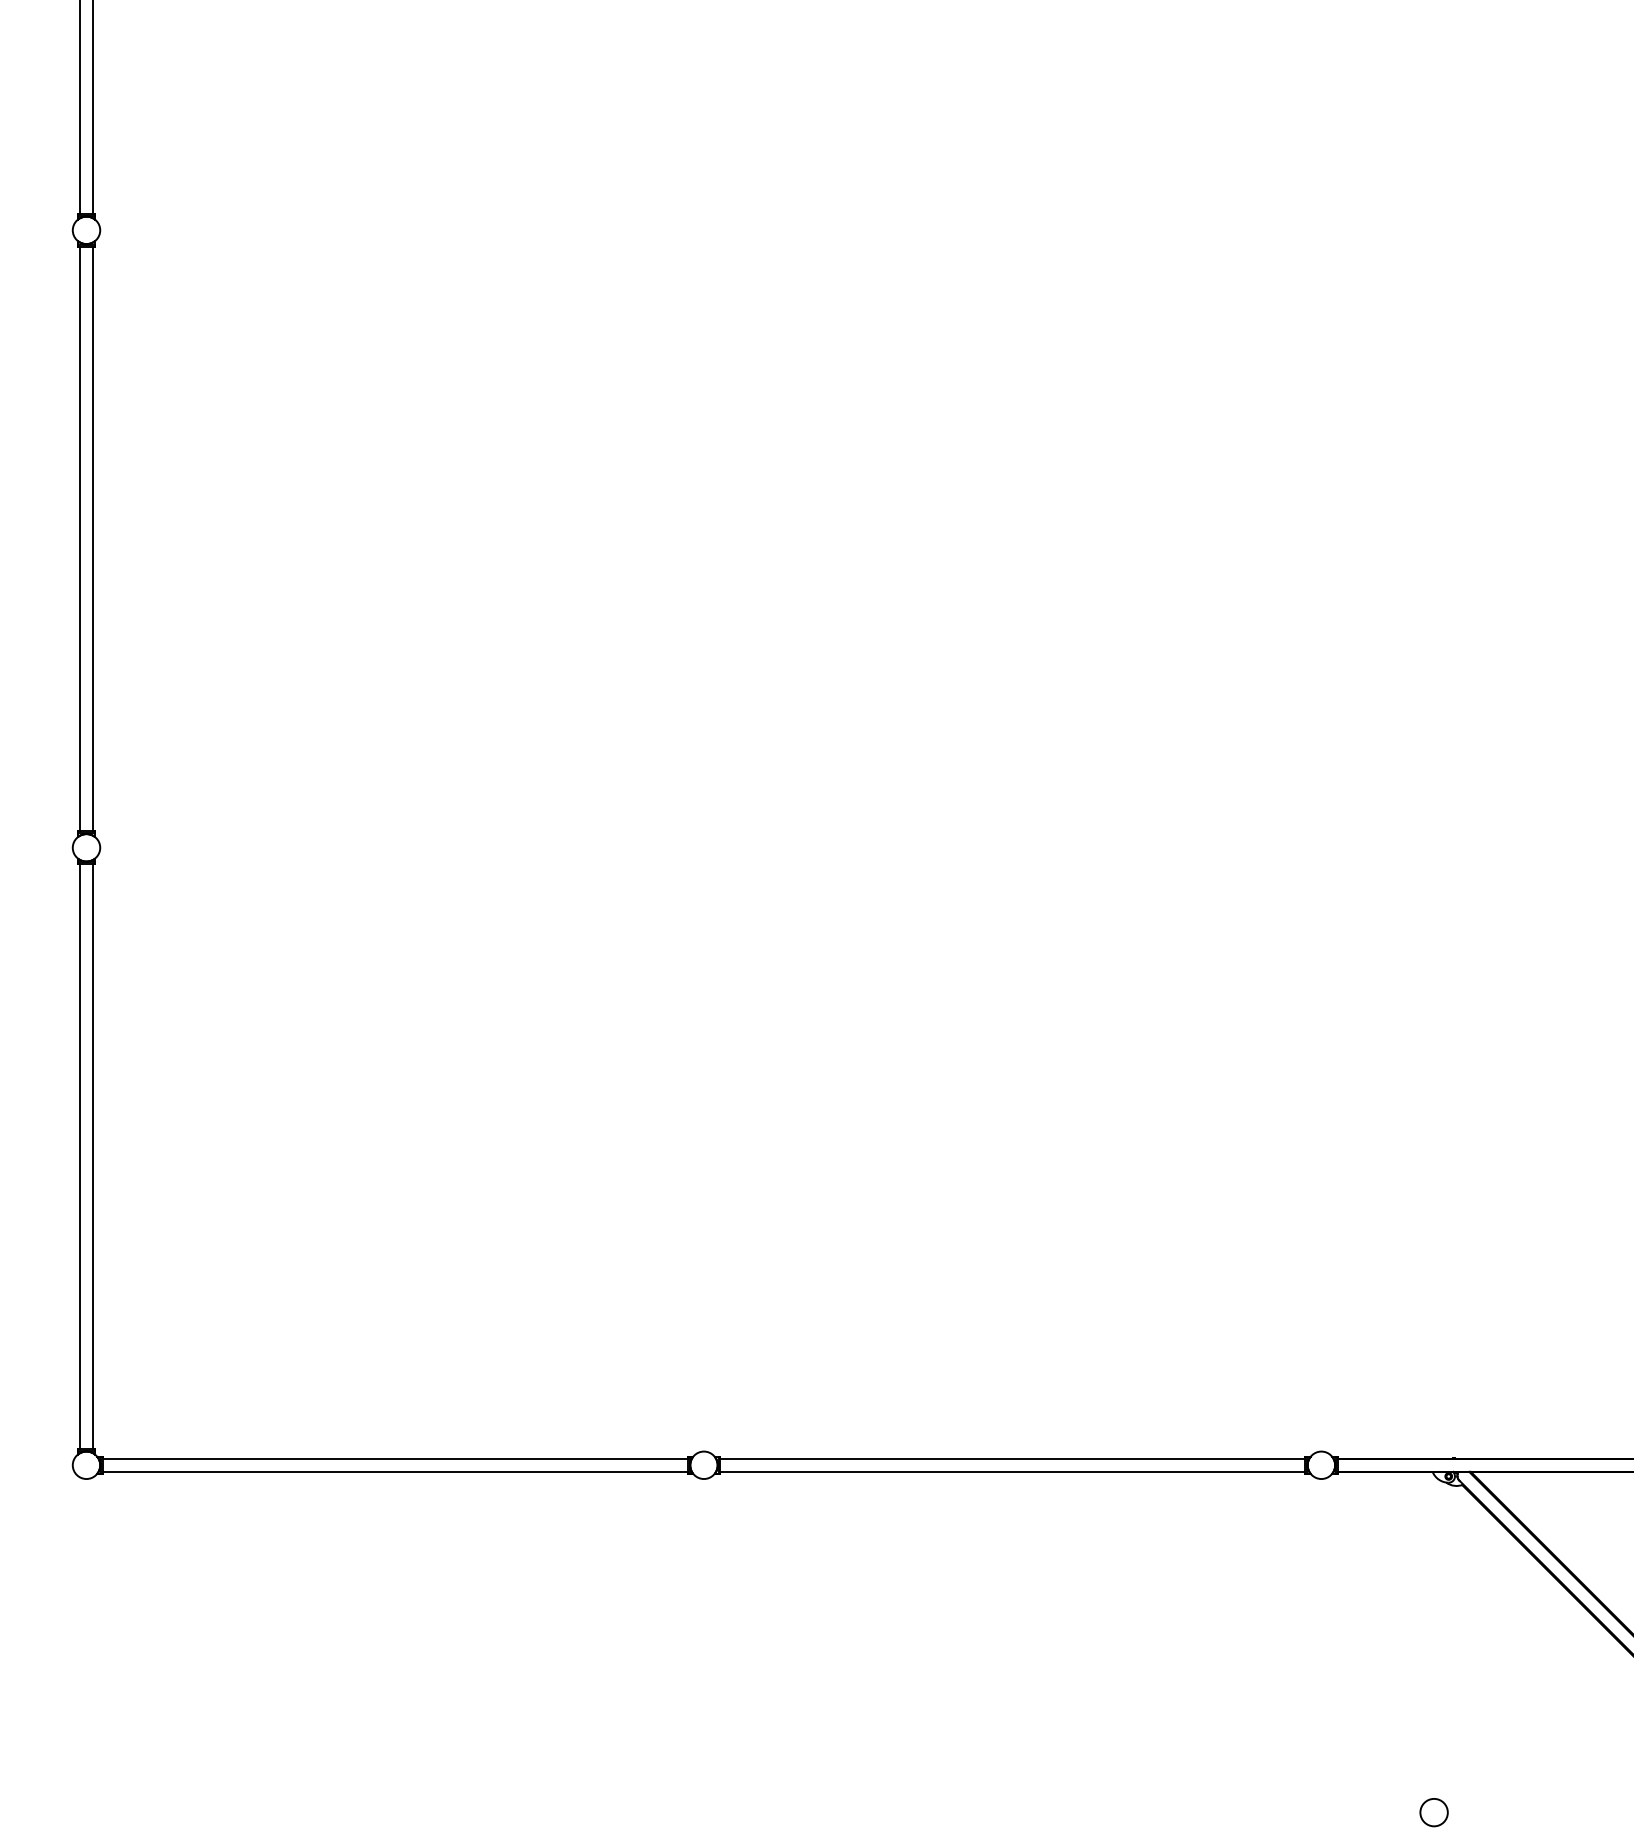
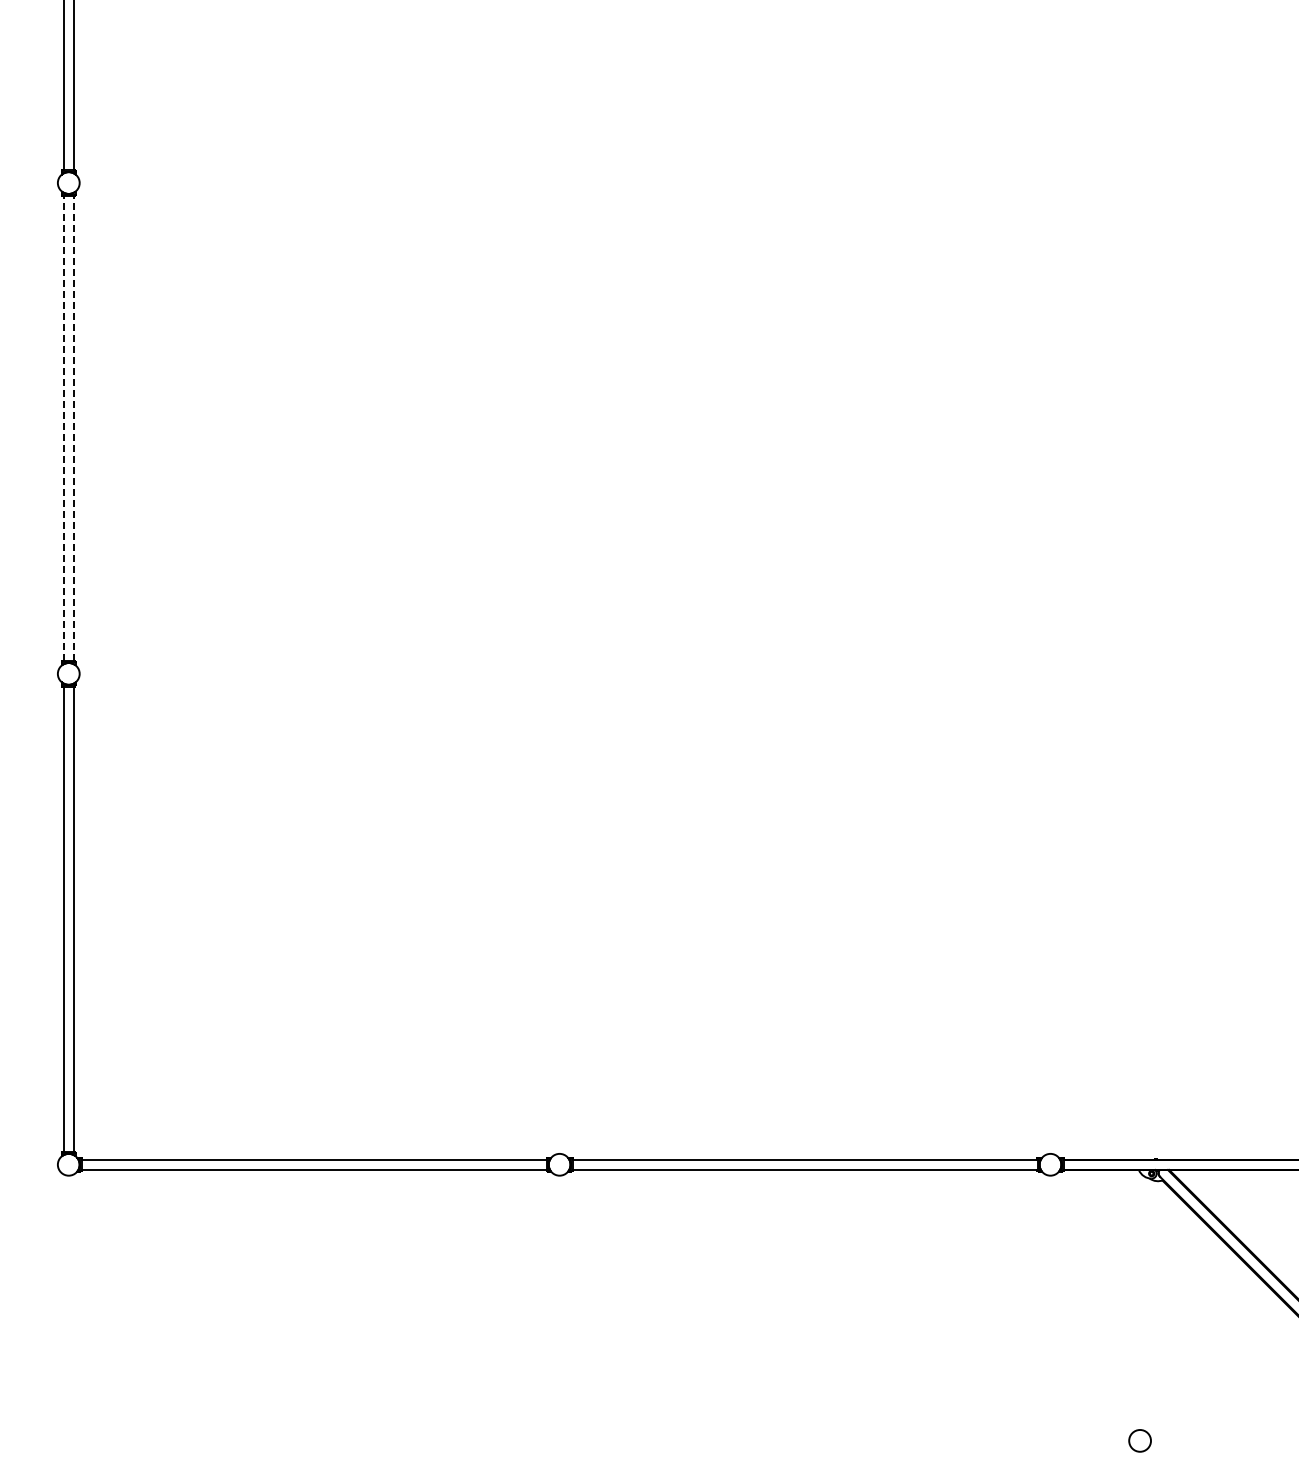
line: (79, 539) -> (63, 428), solid -> dashed
line: (92, 539) -> (73, 428), solid -> dashed

